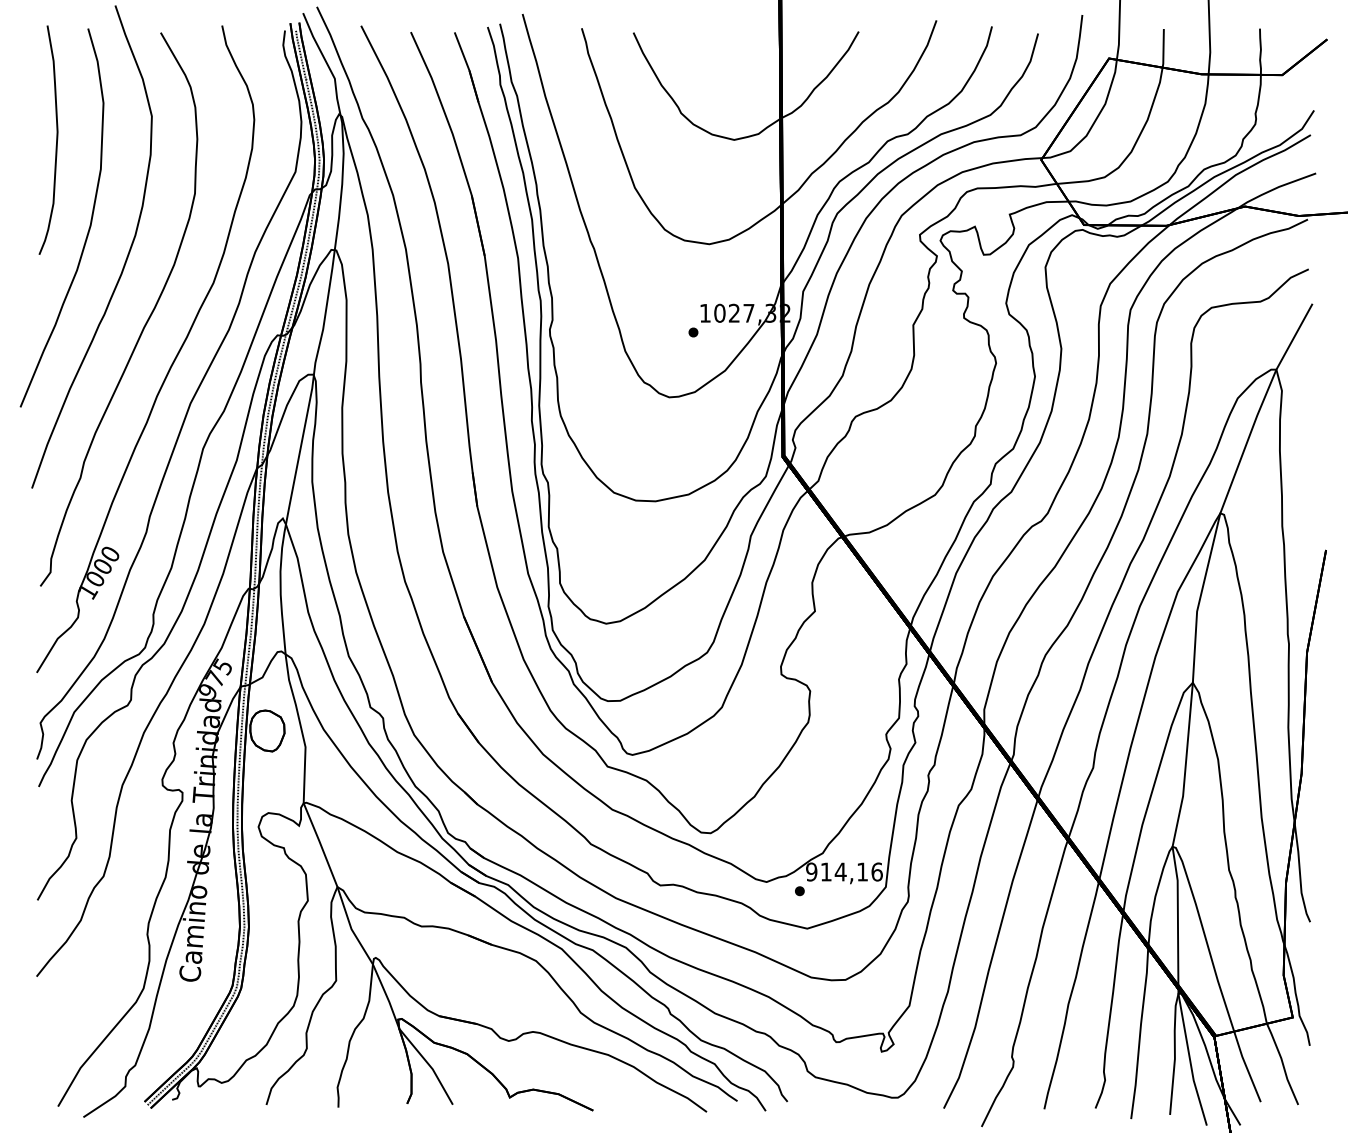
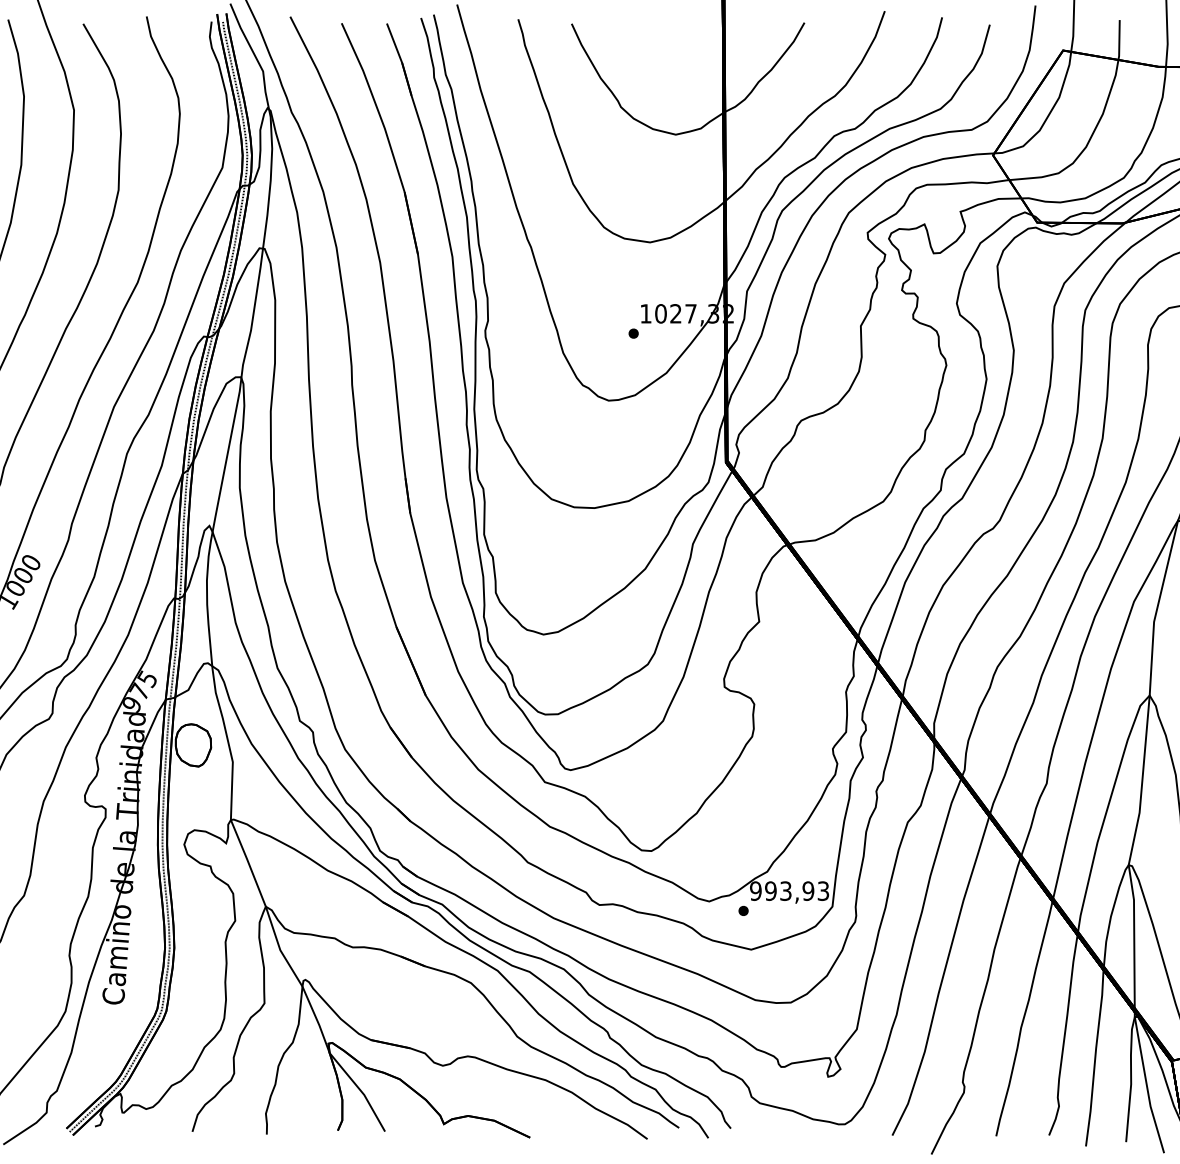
text: (851, 871) -> (796, 890), 914,16 -> 993,93

